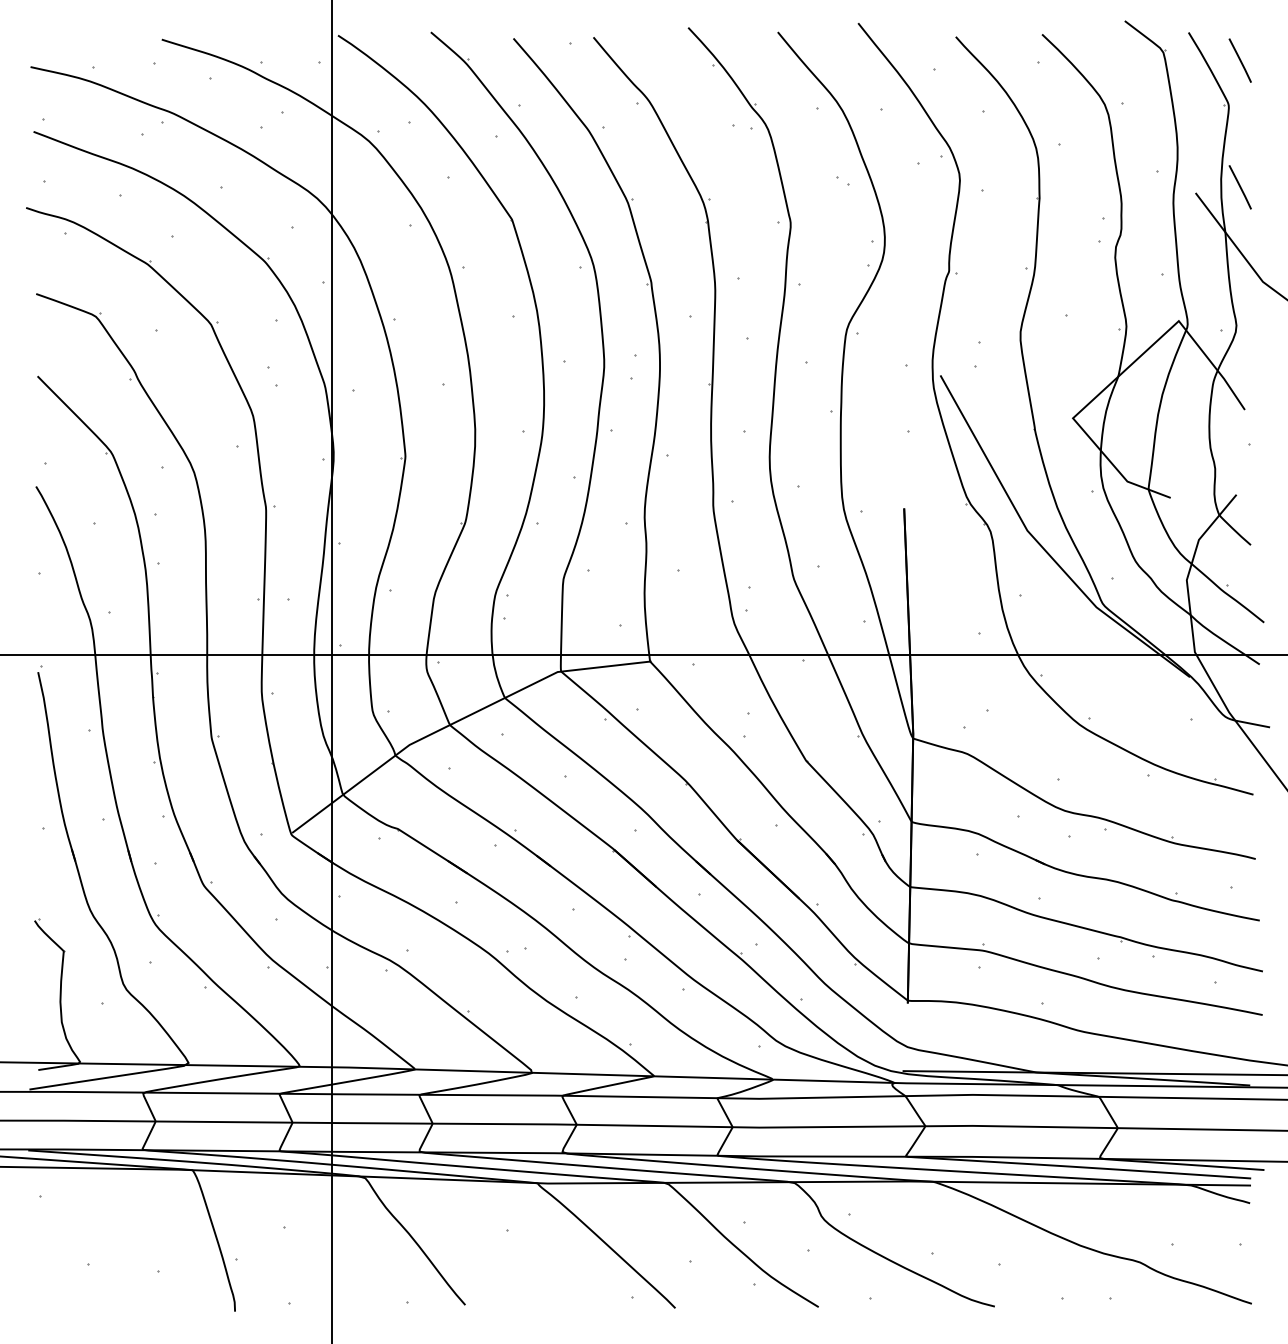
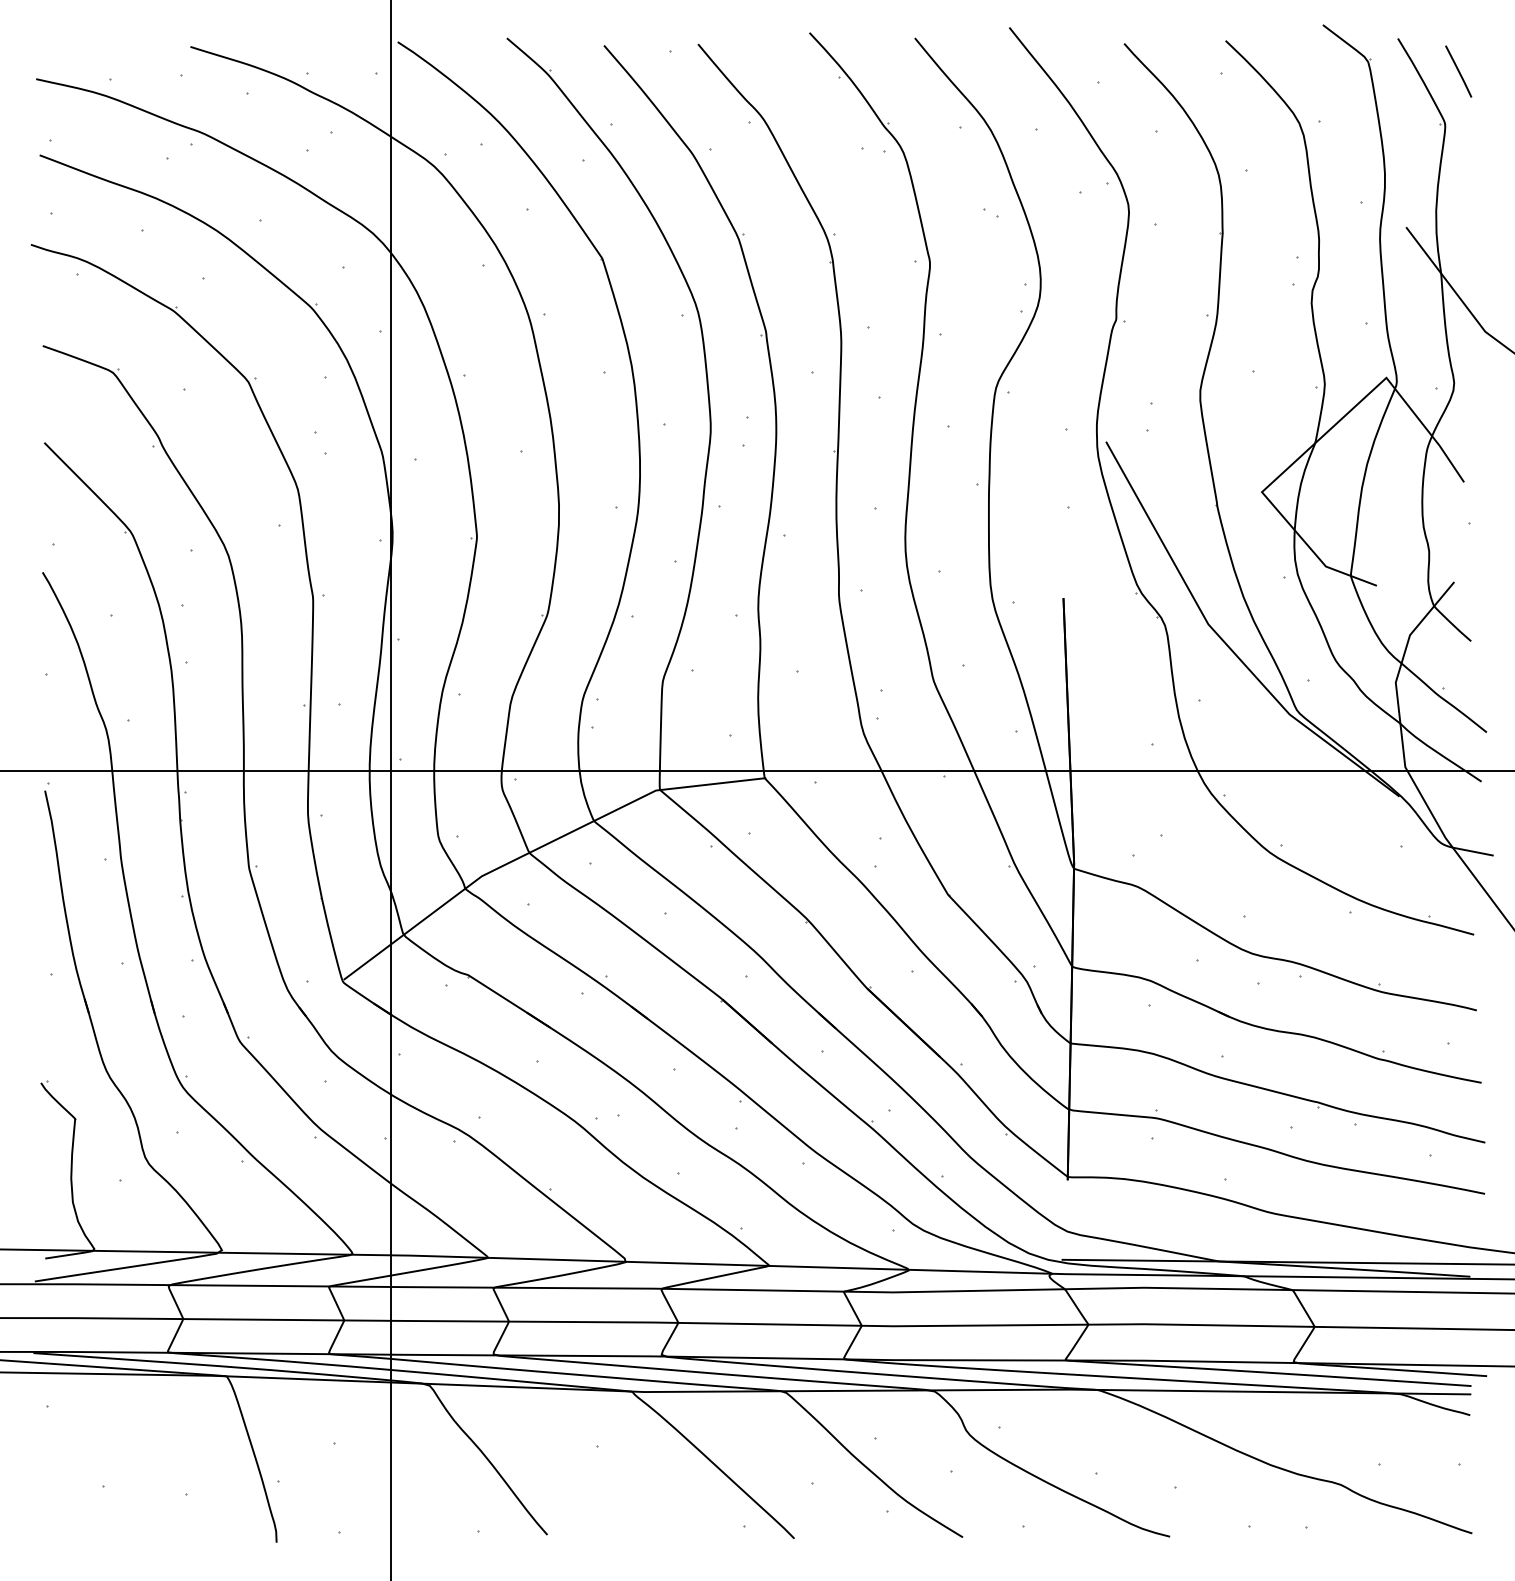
line: (1240, 187) -> (1458, 220), removed

